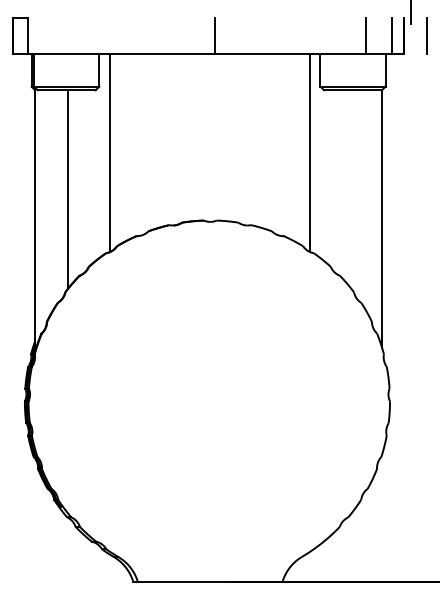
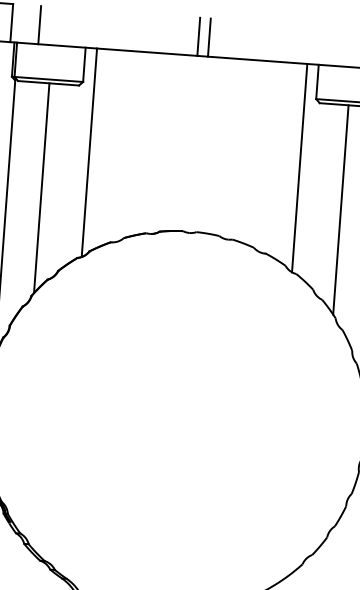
line: (54, 36) -> (39, 25), added
line: (205, 36) -> (198, 37), added
line: (351, 189) -> (340, 209), added

